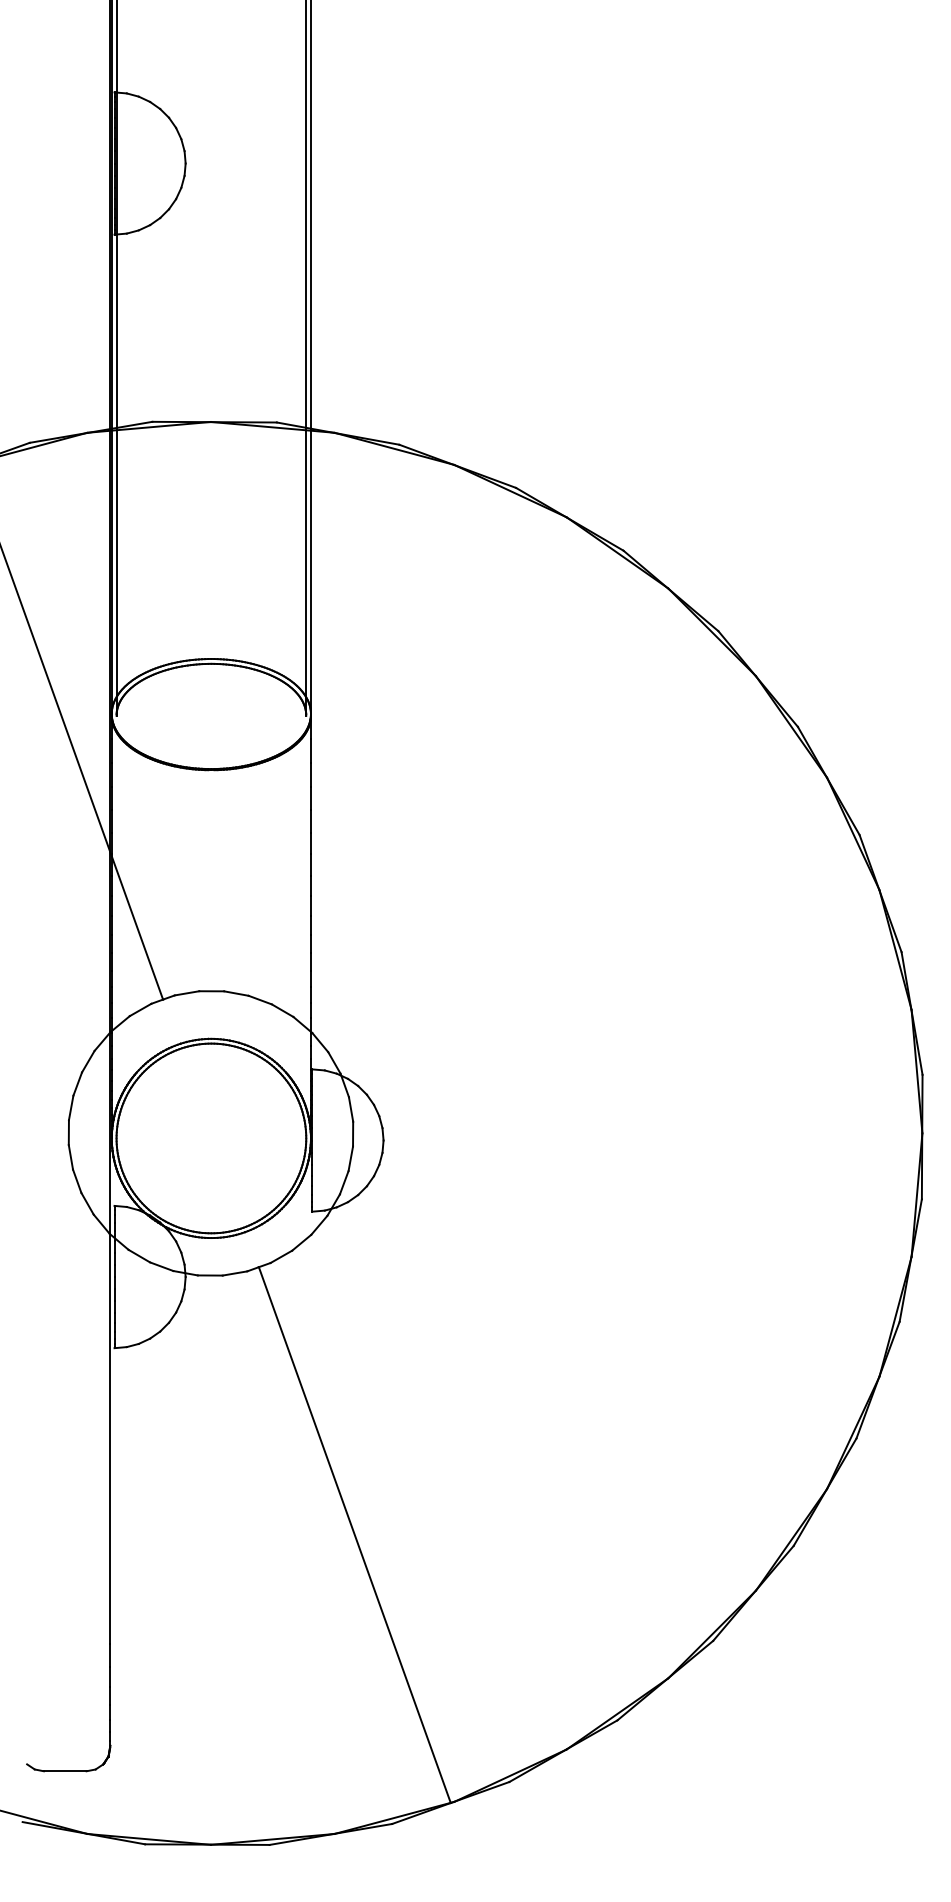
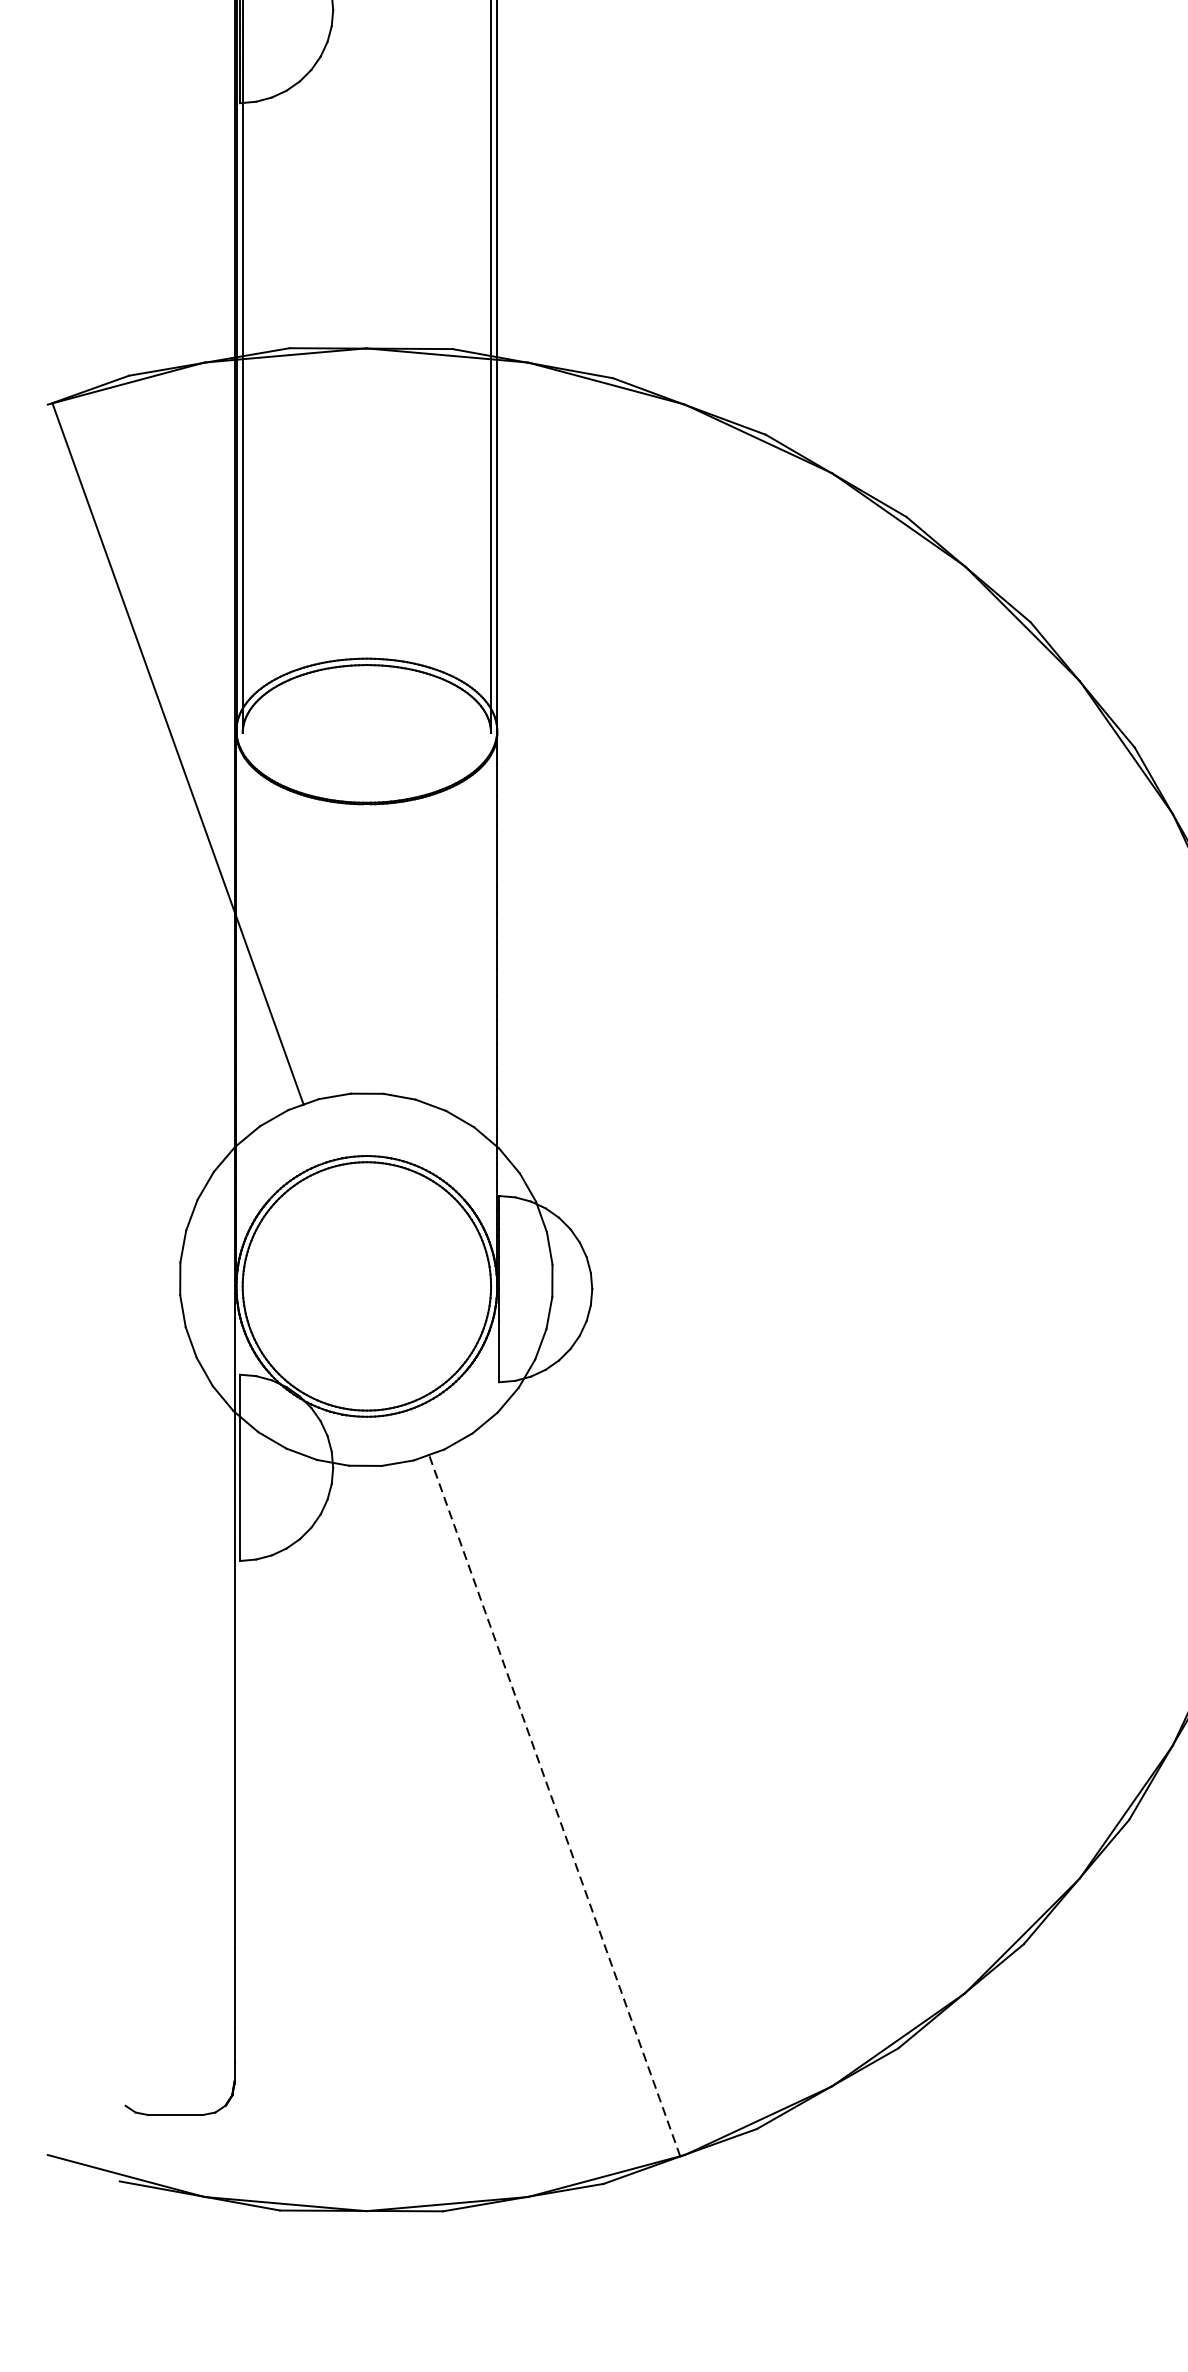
line: (354, 1535) -> (554, 1806), solid -> dashed

